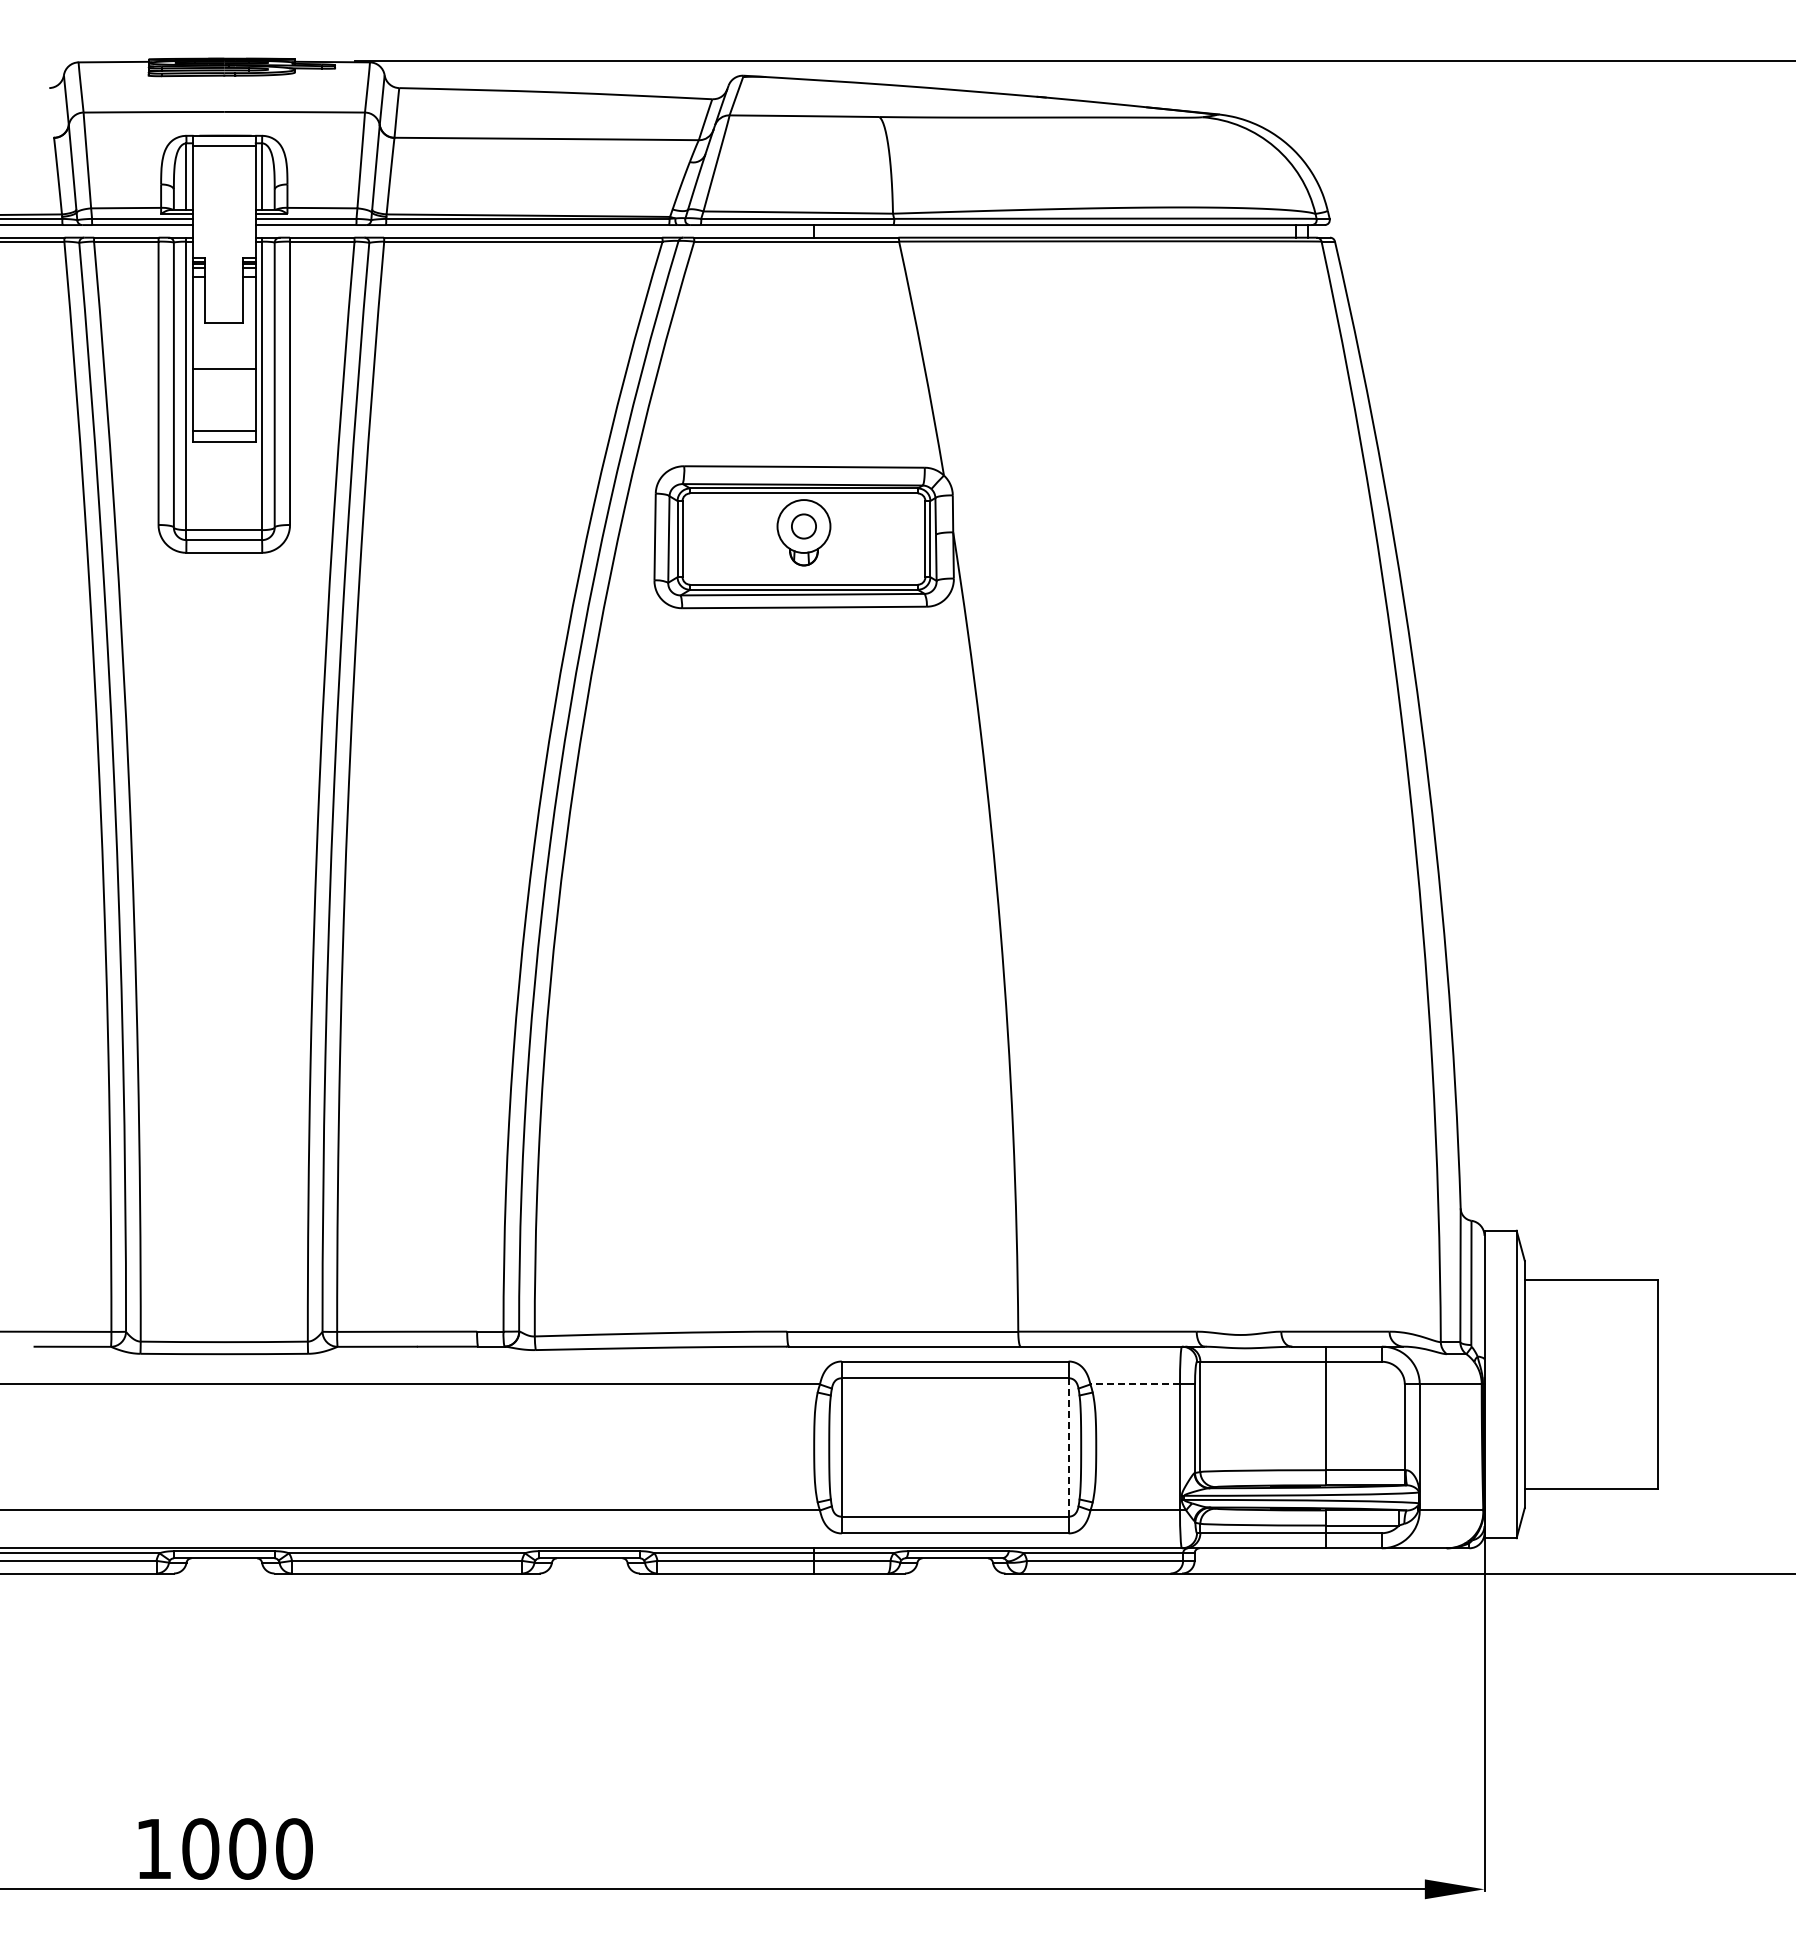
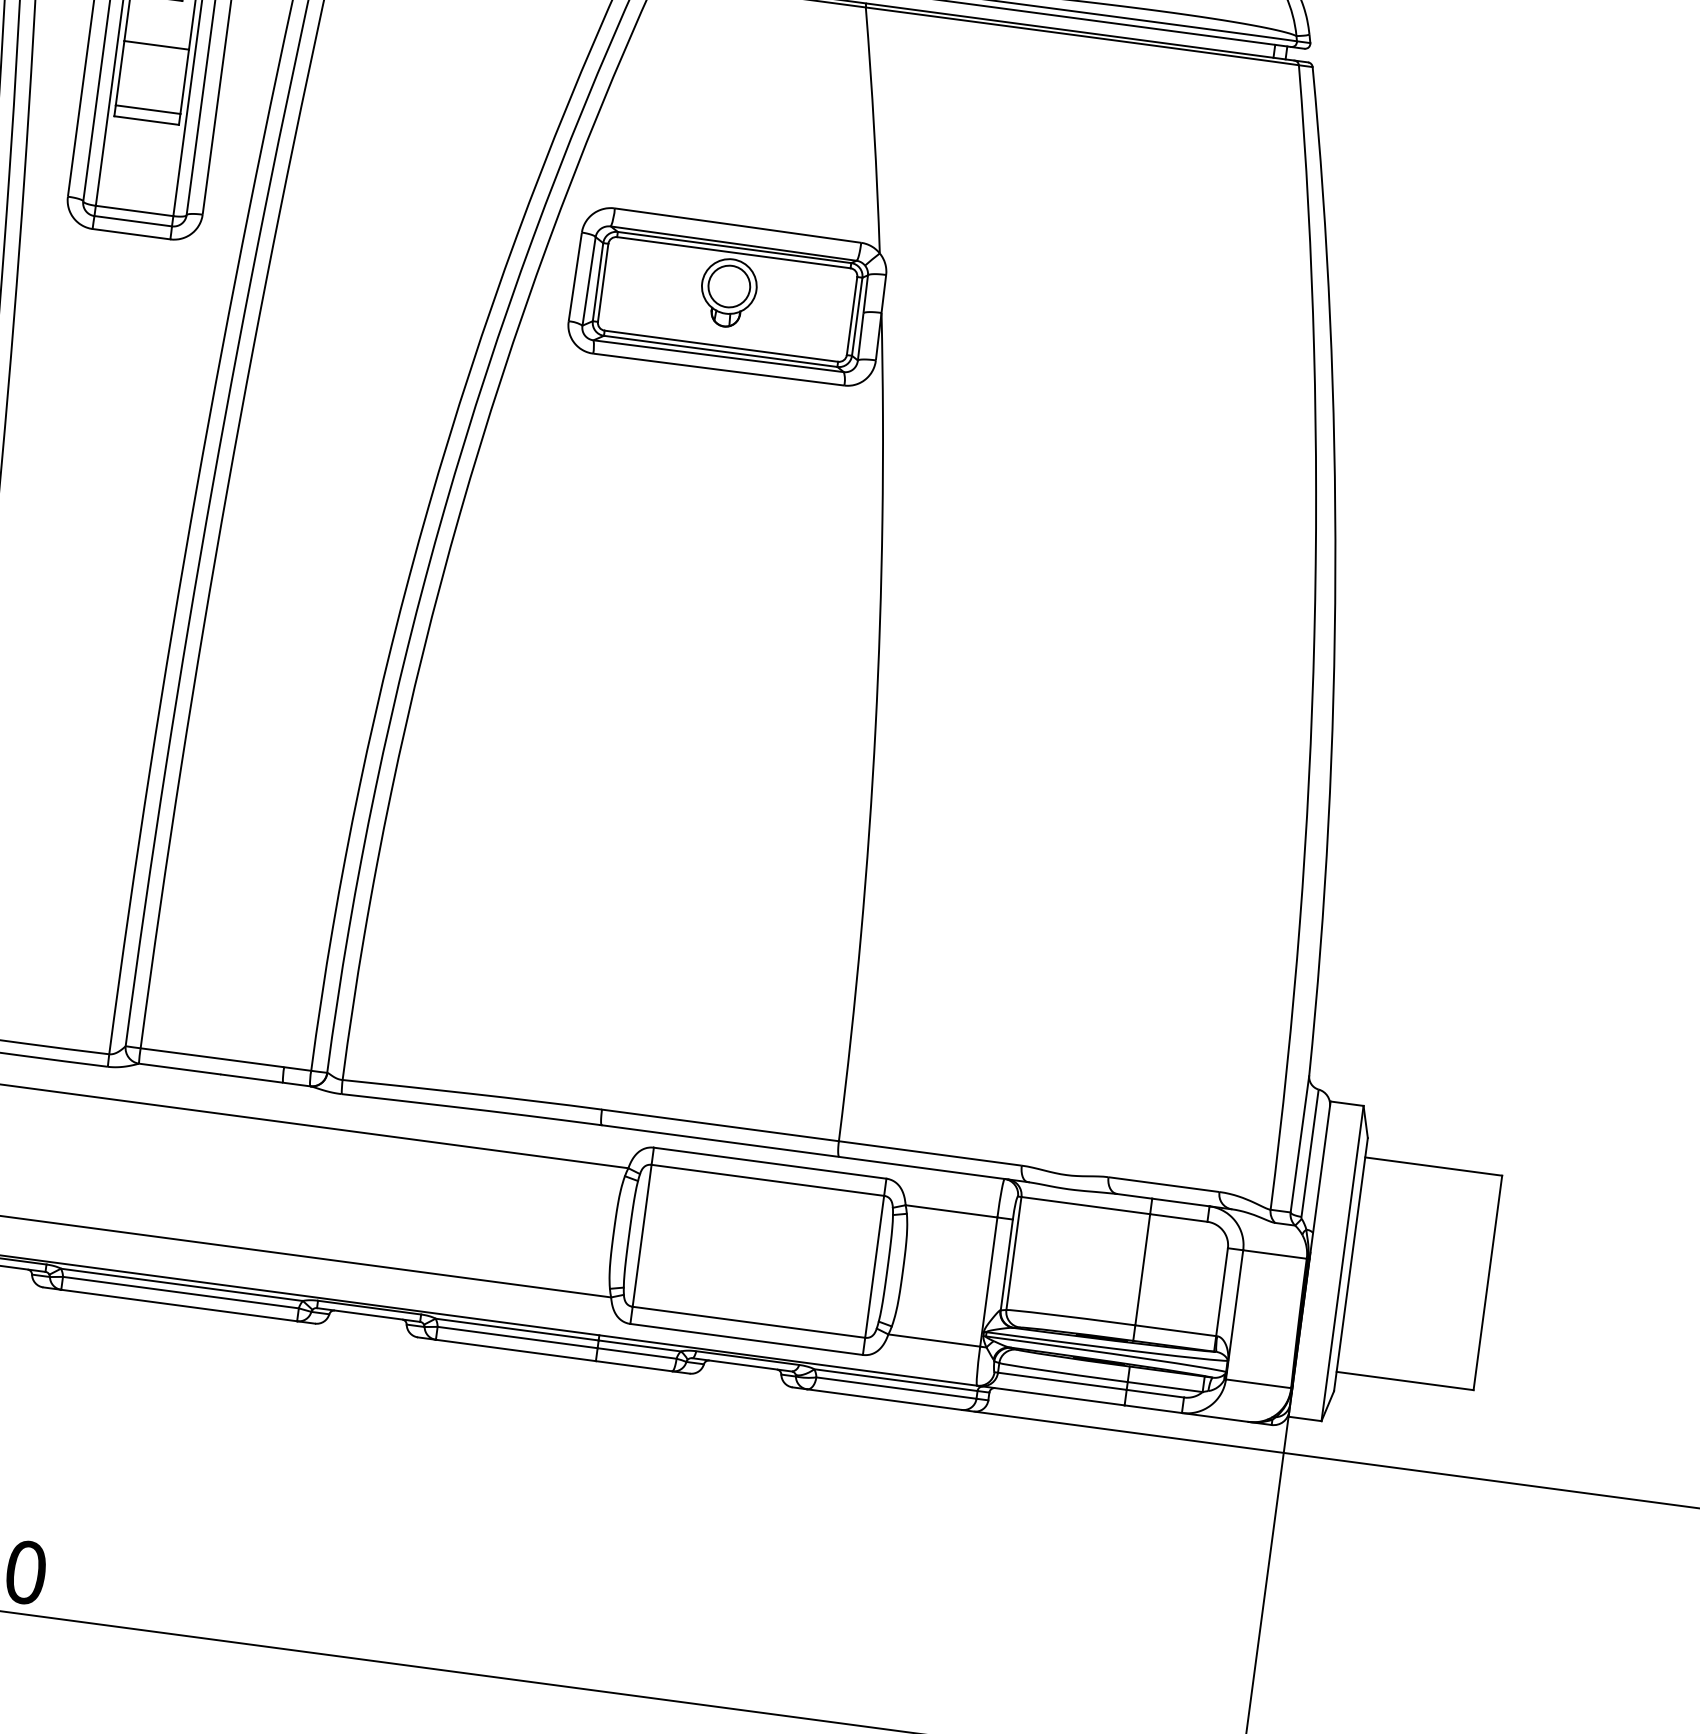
circle: (803, 526) -> (728, 286), size x1.67
line: (1135, 1384) -> (951, 1211), dashed -> solid
line: (1068, 1446) -> (874, 1265), dashed -> solid

